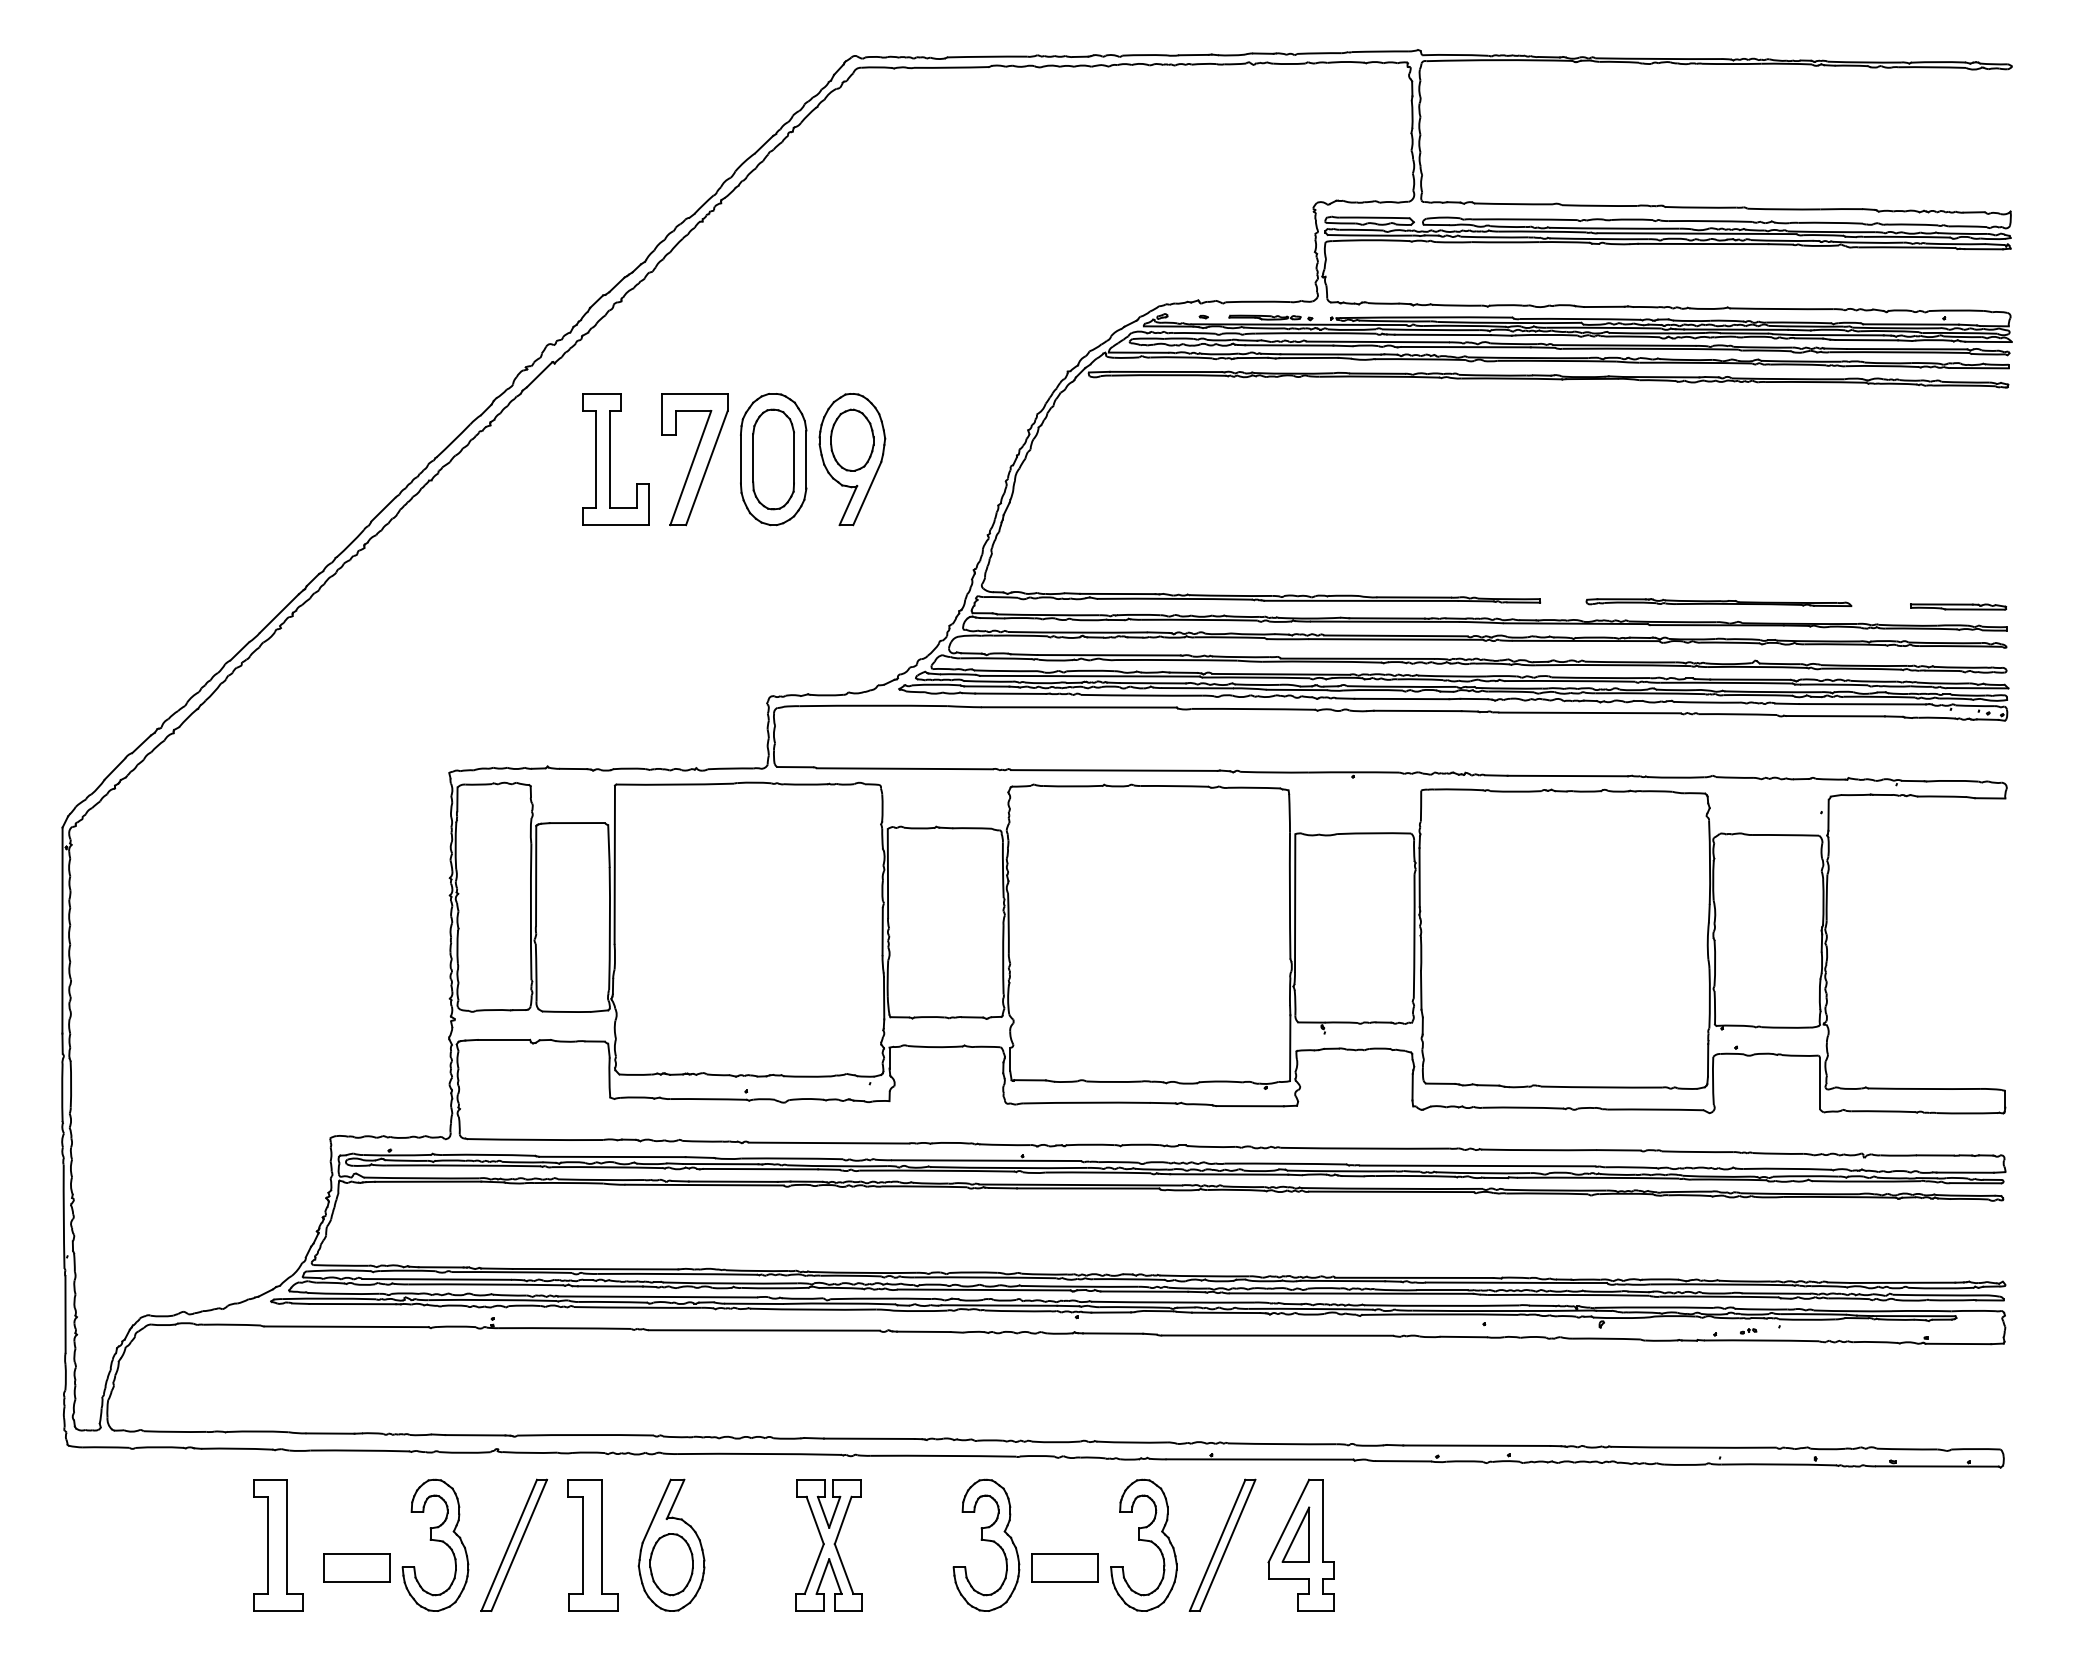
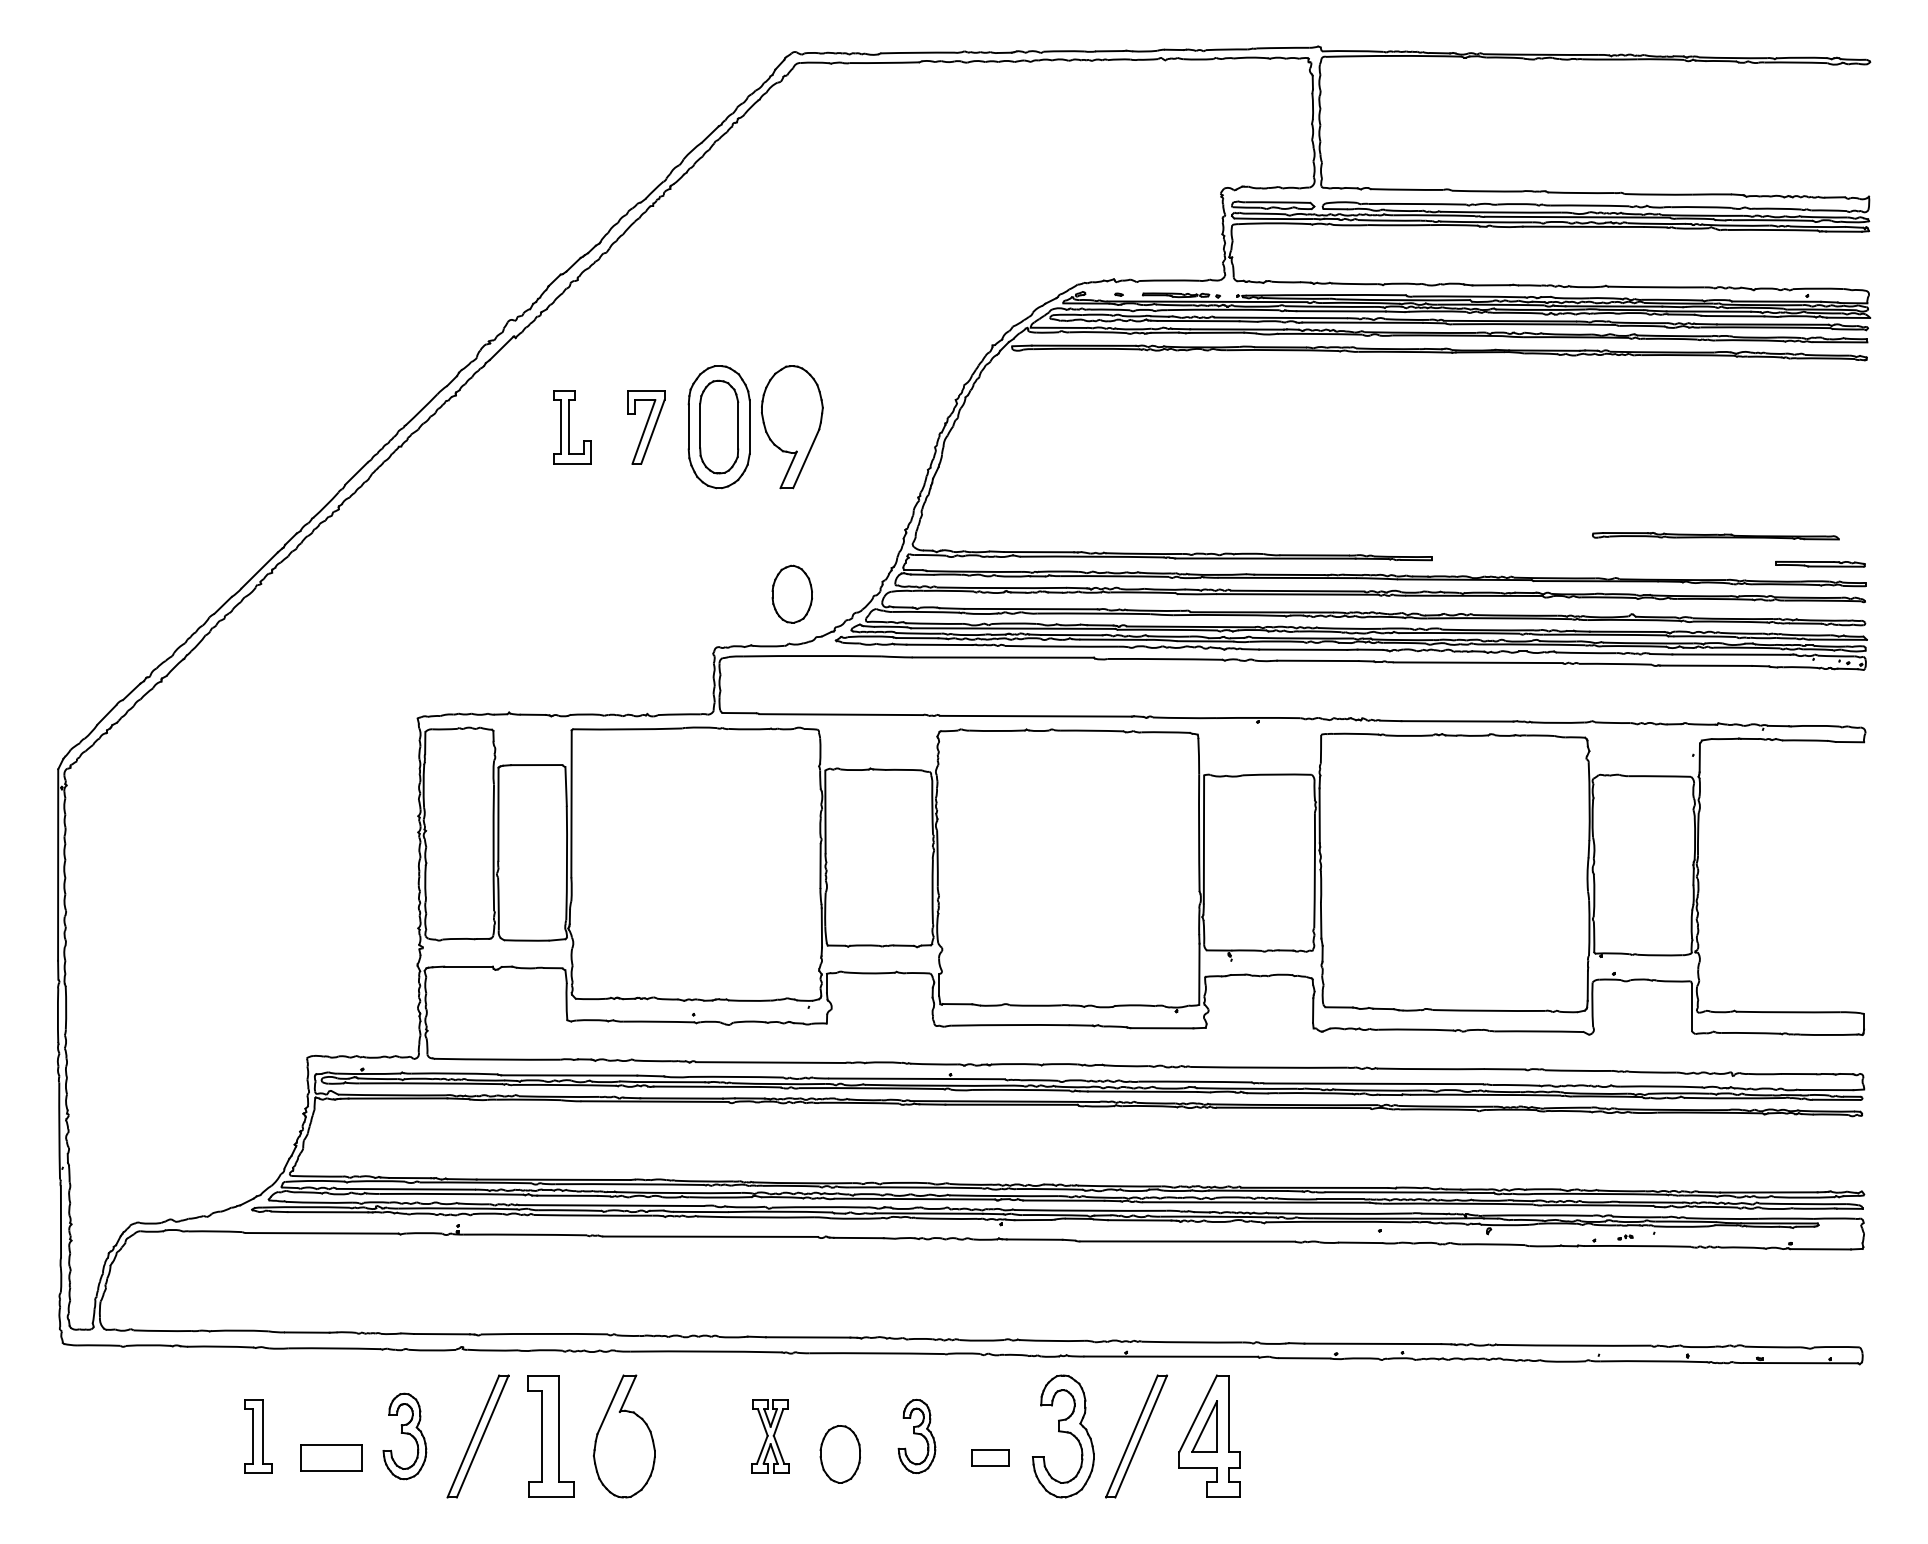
part: (851, 439) -> (791, 593), moved
part: (615, 458) -> (572, 426), size x0.6
part: (695, 459) -> (646, 427), size x0.6
part: (1718, 602) -> (1715, 536), moved
part: (278, 1545) -> (258, 1436), size x0.6
part: (435, 1545) -> (404, 1436), size x0.7
part: (828, 1545) -> (770, 1436), size x0.6
part: (985, 1545) -> (916, 1436), size x0.6
part: (670, 1564) -> (839, 1454), moved
part: (1065, 1567) -> (990, 1457), size x0.6

